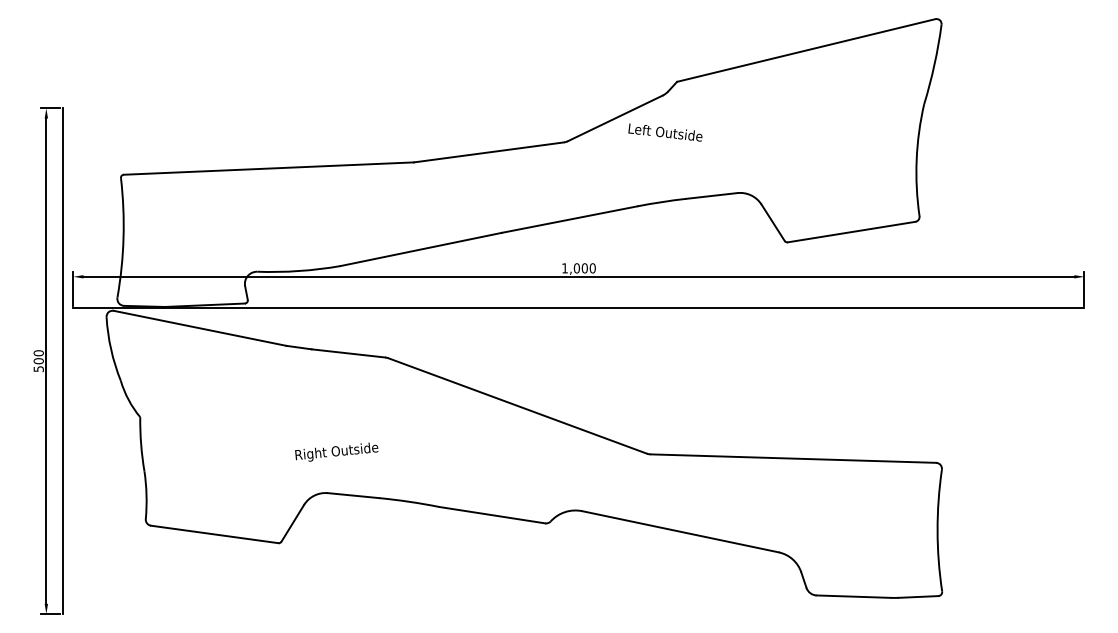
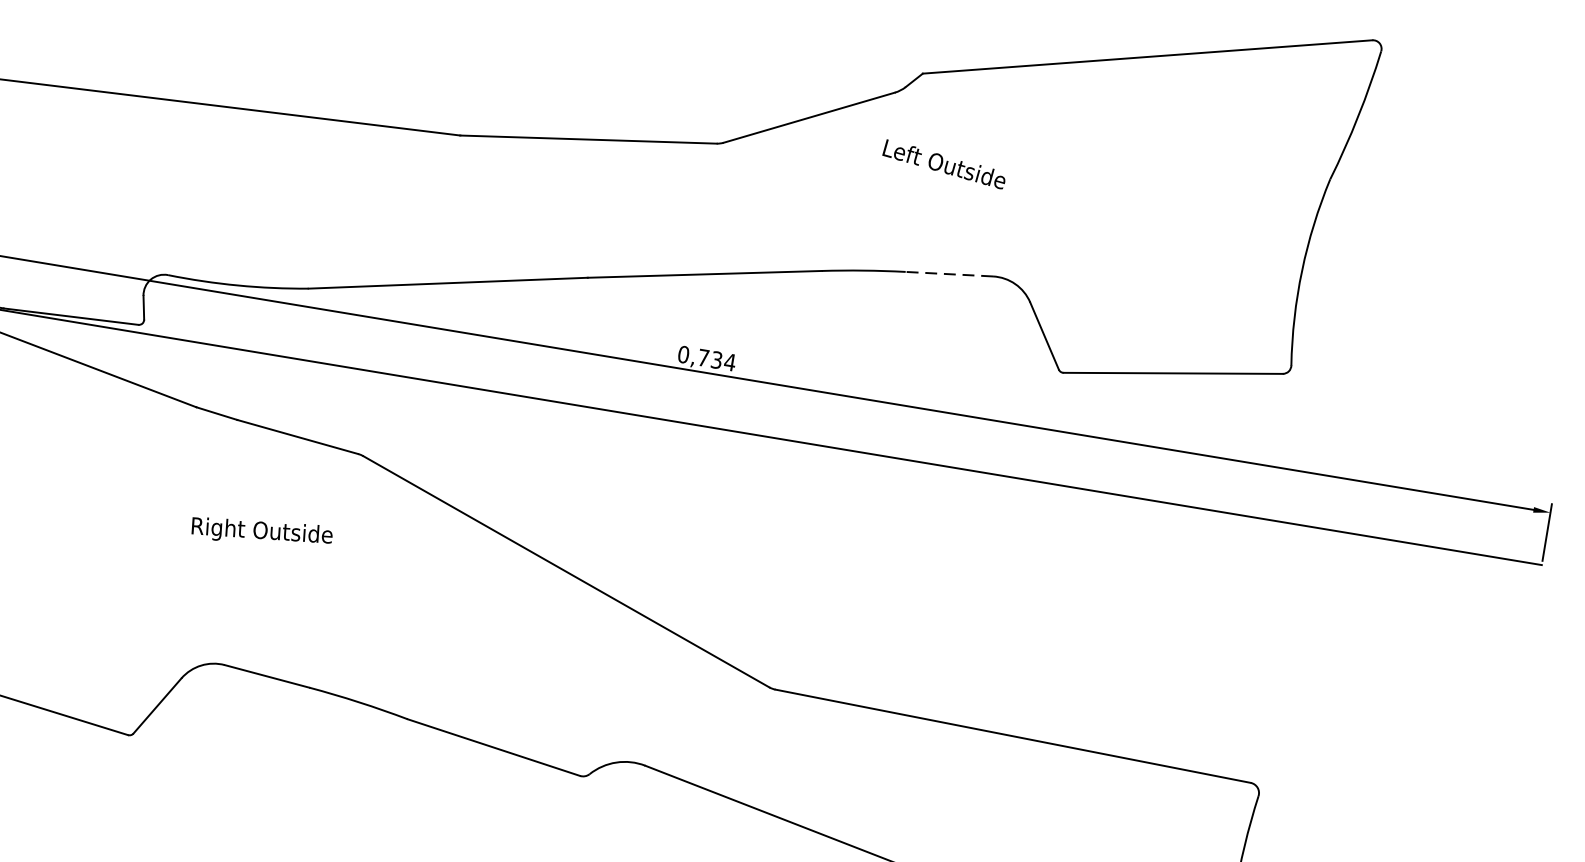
text: (665, 132) -> (944, 164), moved
line: (711, 195) -> (948, 273), solid -> dashed
text: (578, 268) -> (706, 358), 1,000 -> 0,734
text: (336, 451) -> (261, 530), moved

